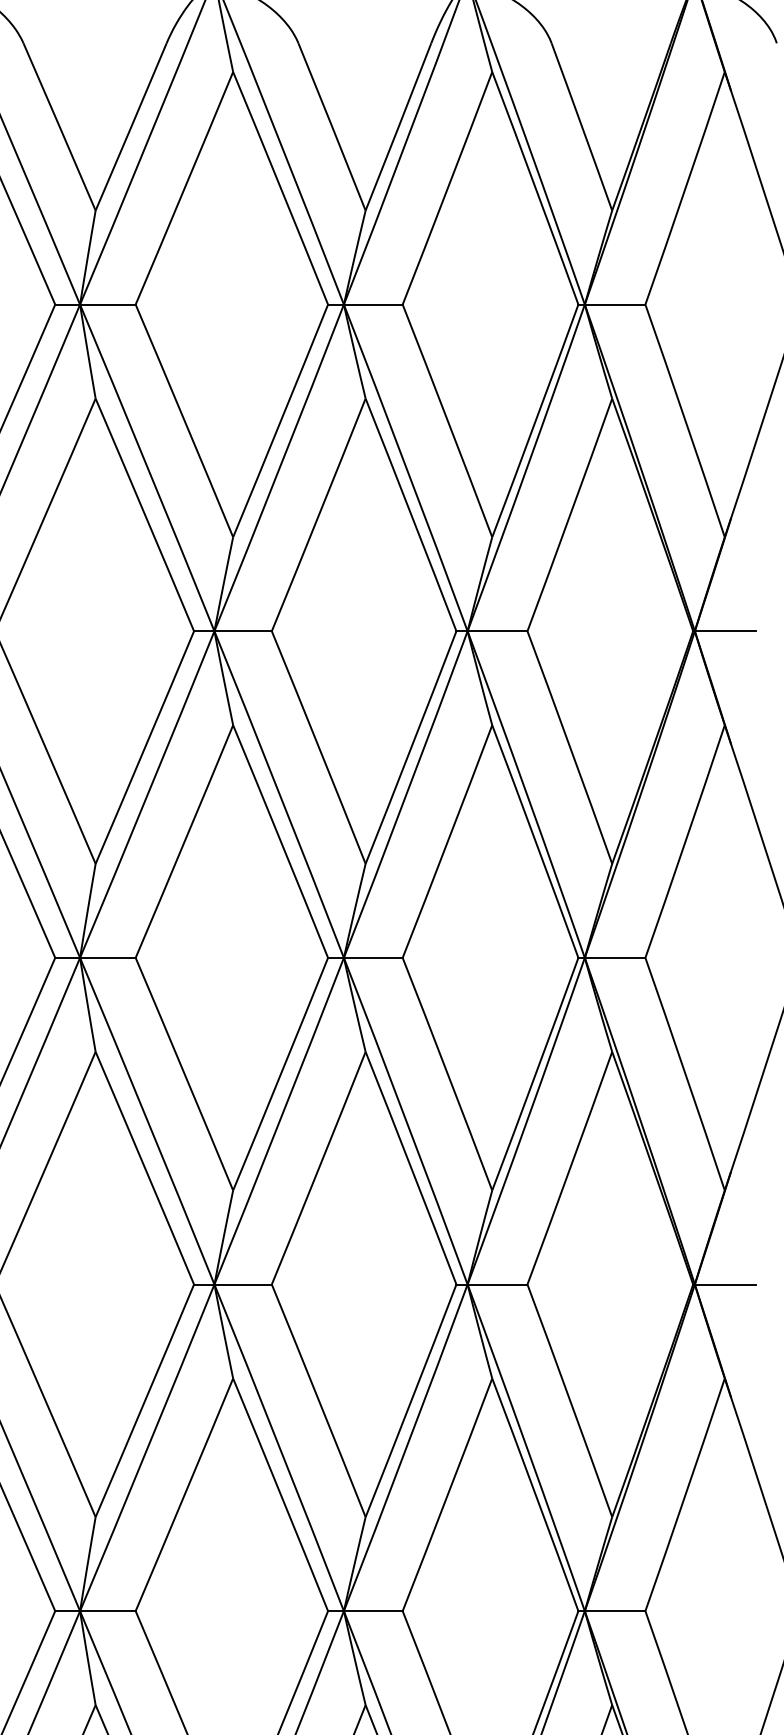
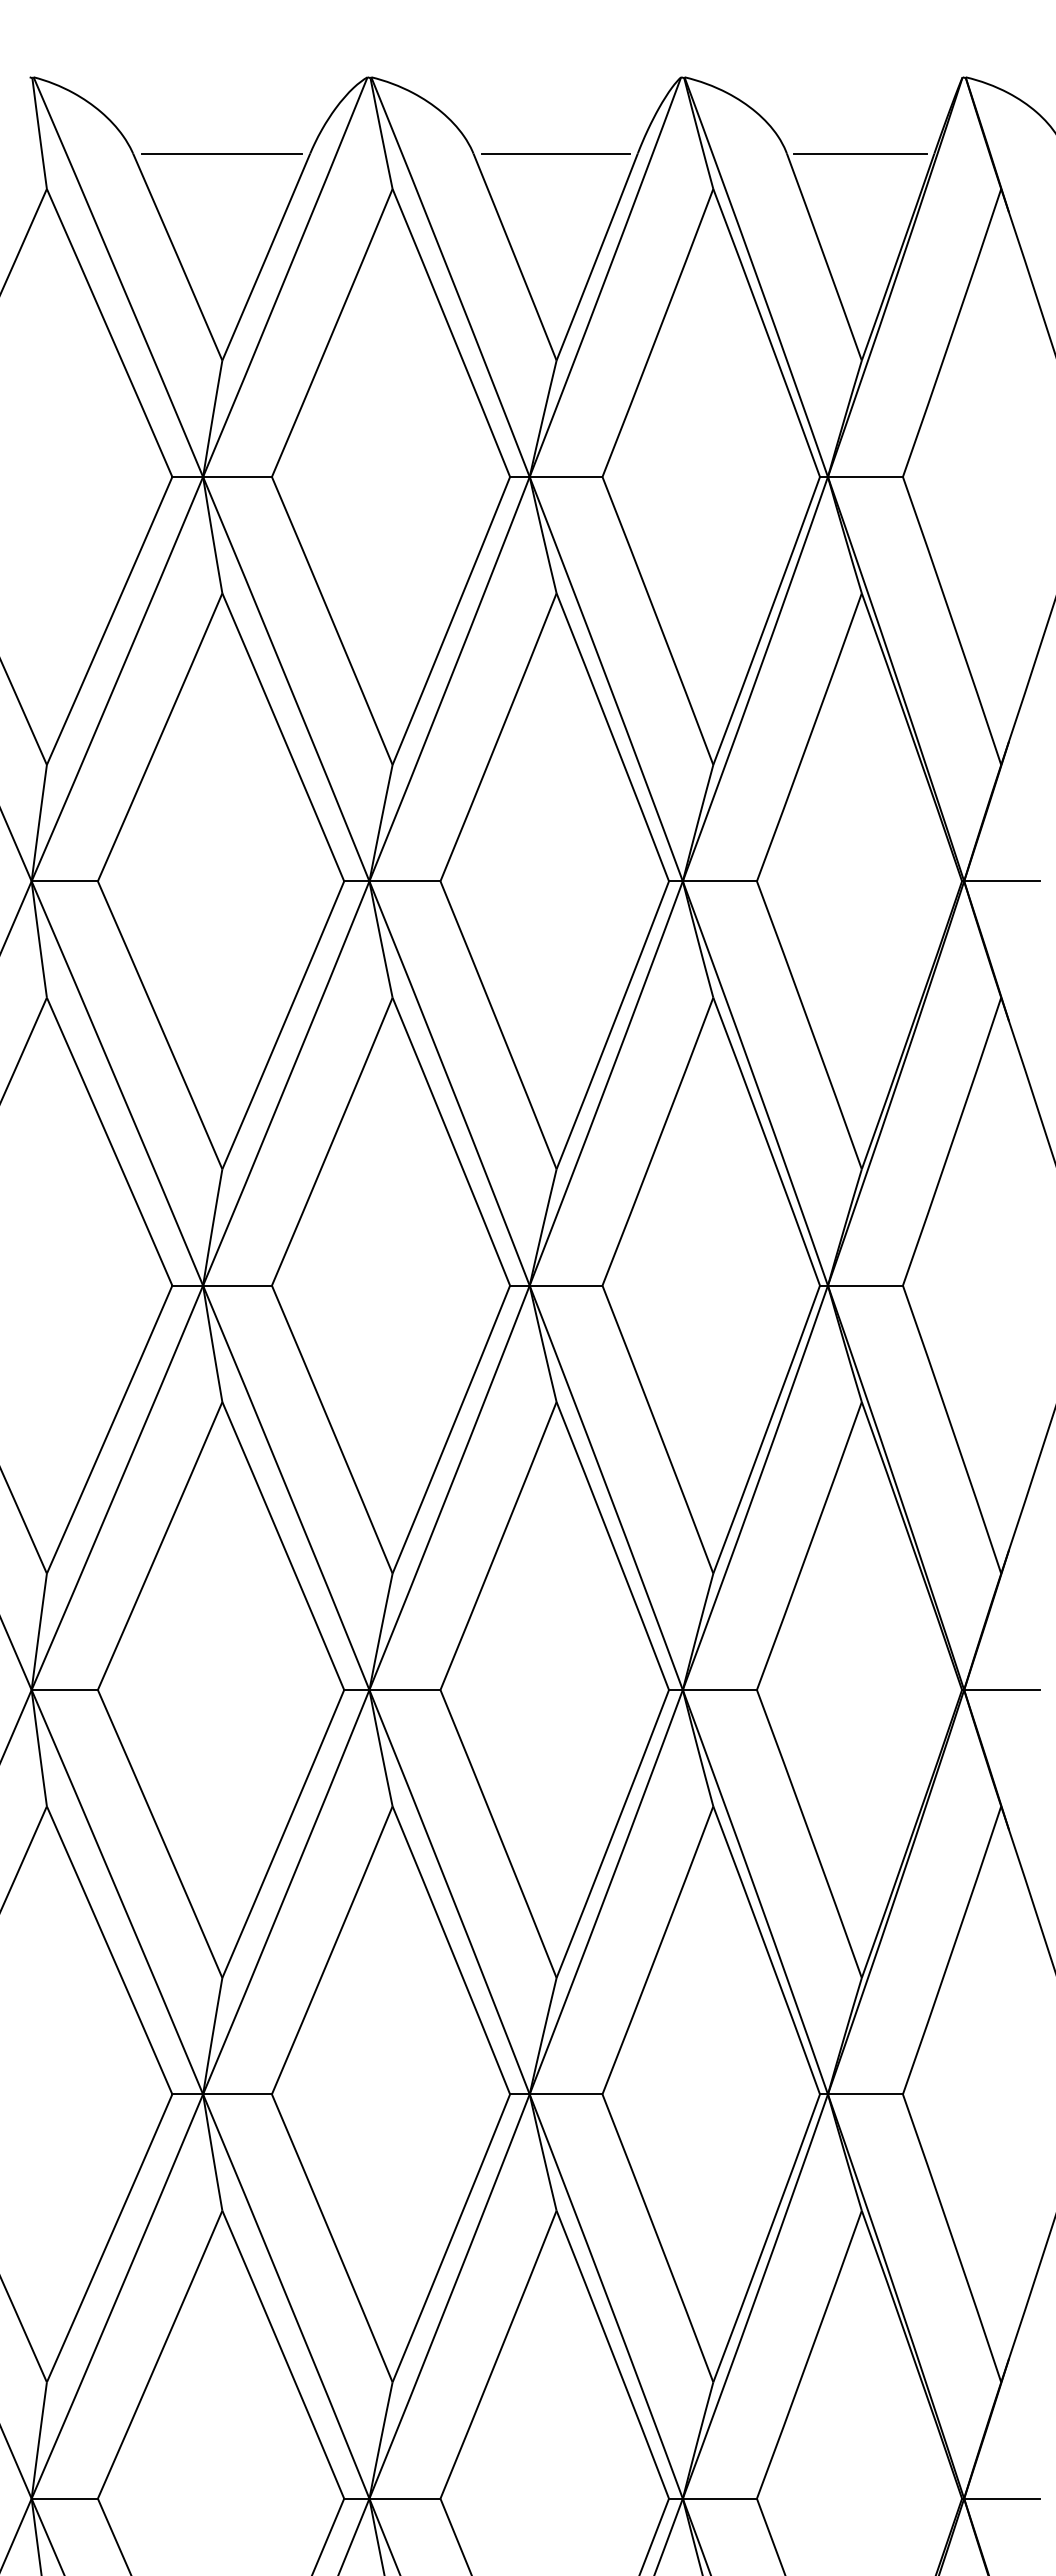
line: (94, 43) -> (221, 153), added
line: (364, 43) -> (555, 153), added
line: (611, 43) -> (860, 153), added

